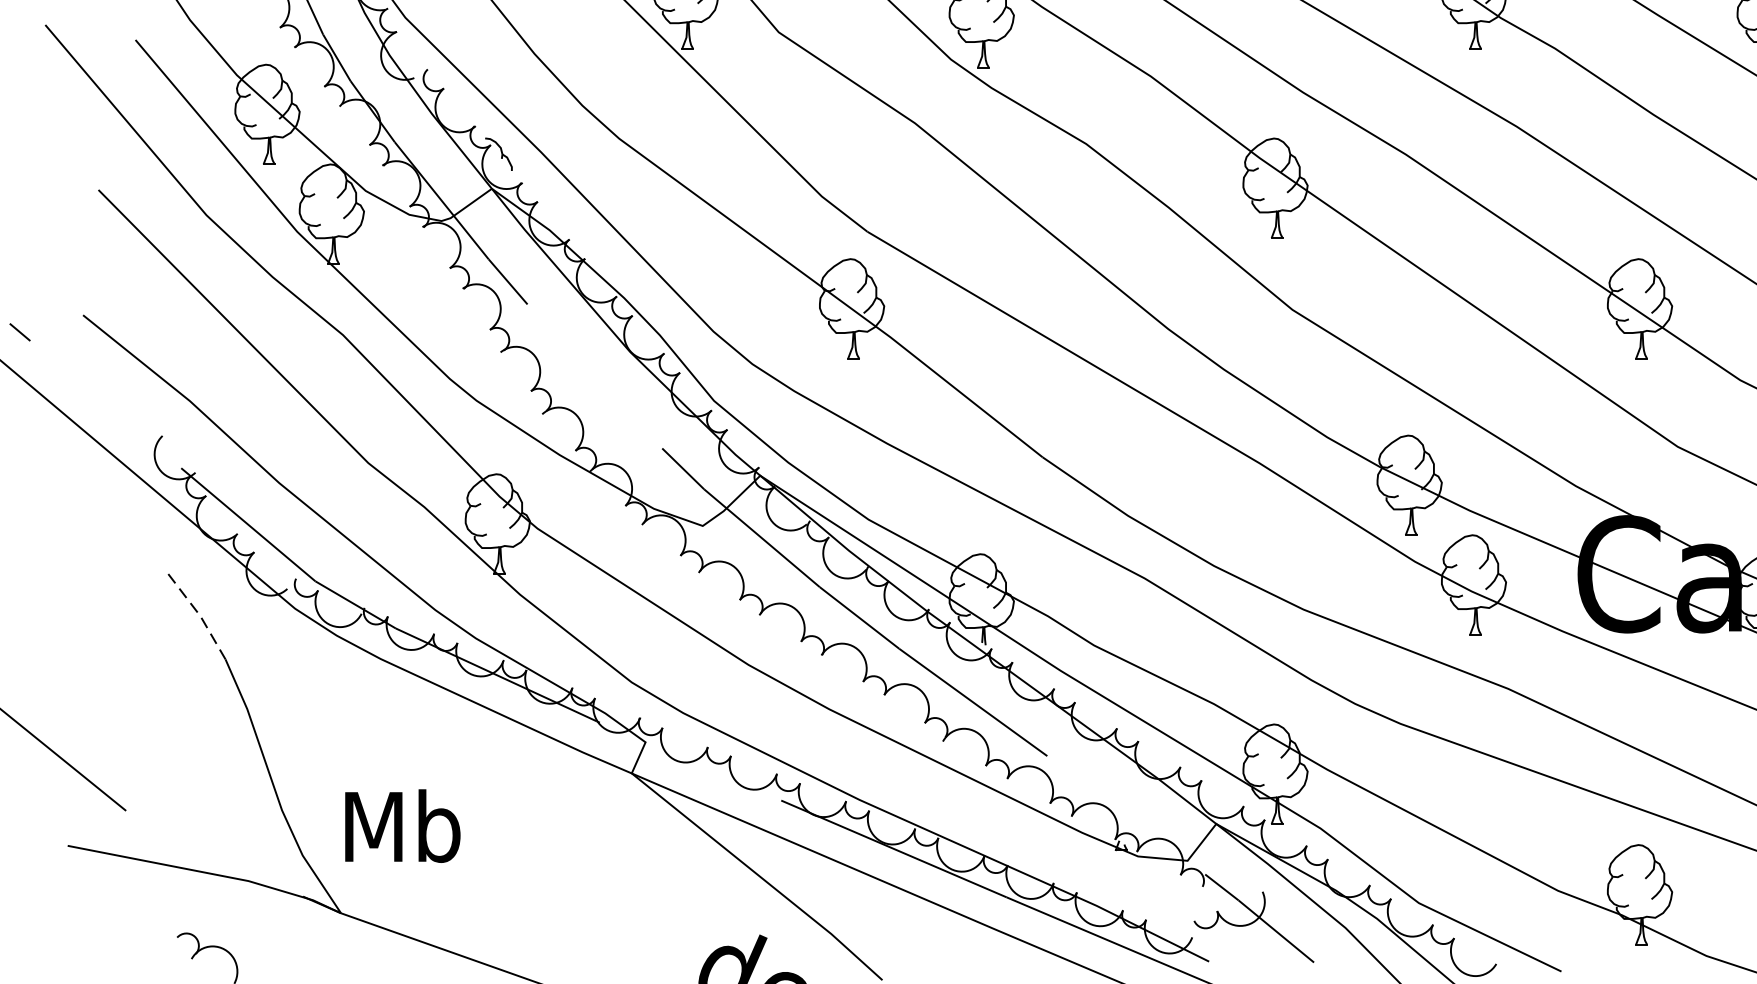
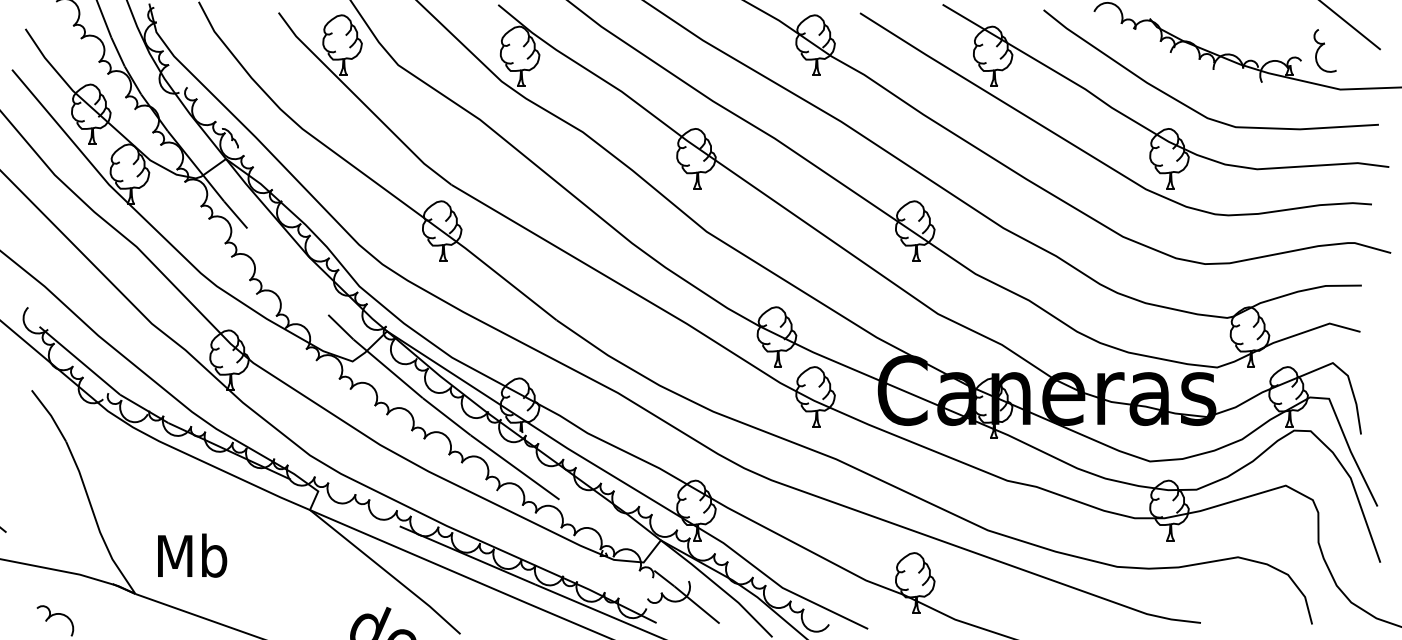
line: (201, 615) -> (51, 415), dashed -> solid
text: (402, 825) -> (192, 555), moved

